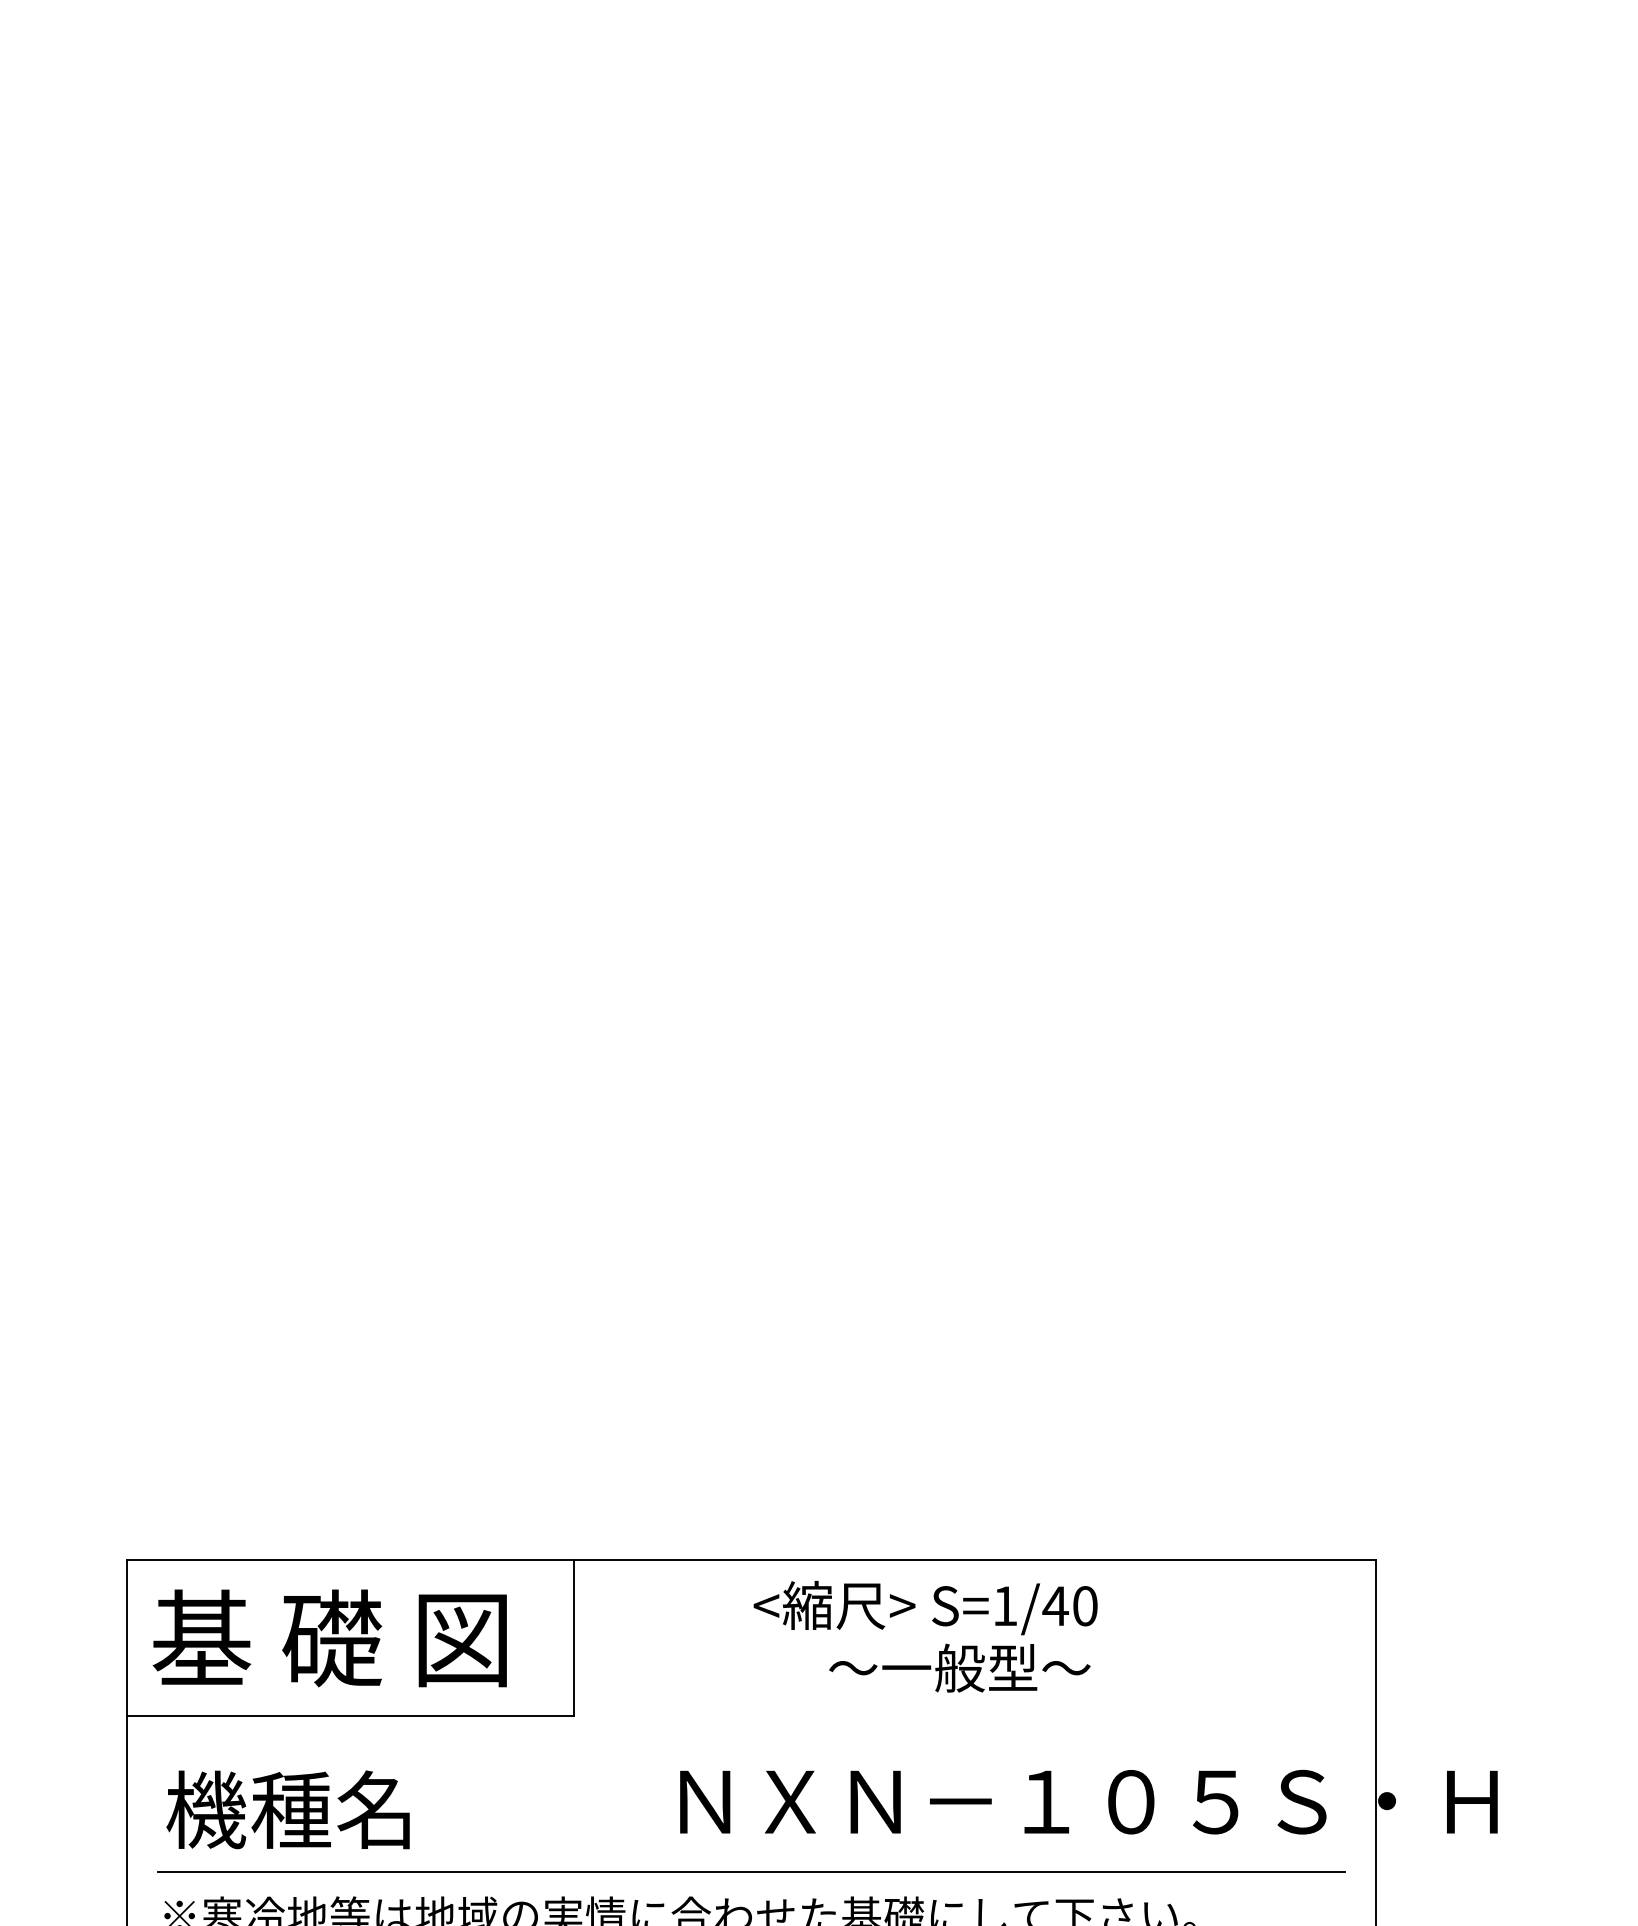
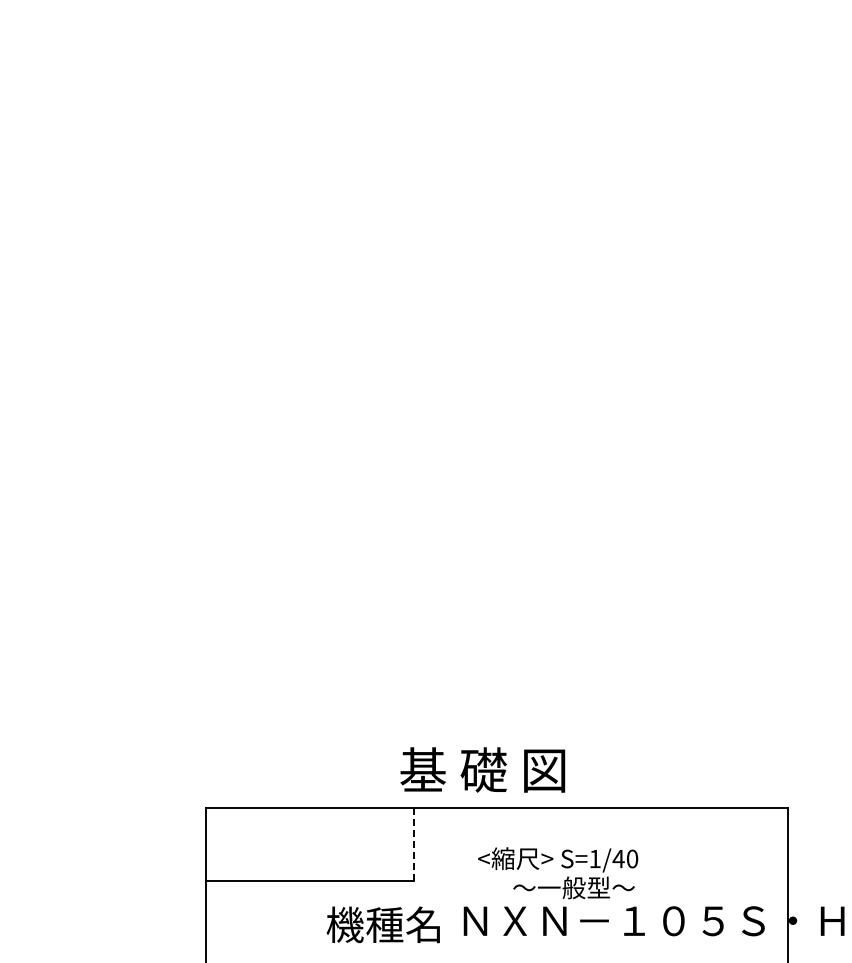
text: (329, 1637) -> (482, 769), moved
text: (926, 1637) -> (558, 873), moved
line: (574, 1639) -> (414, 845), solid -> dashed
text: (286, 1809) -> (382, 924), moved
line: (750, 1871) -> (496, 953), removed

